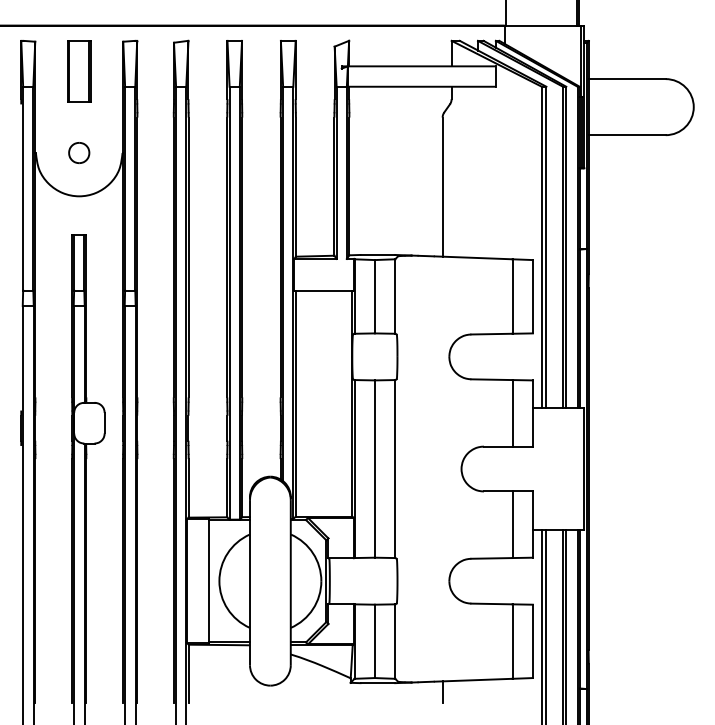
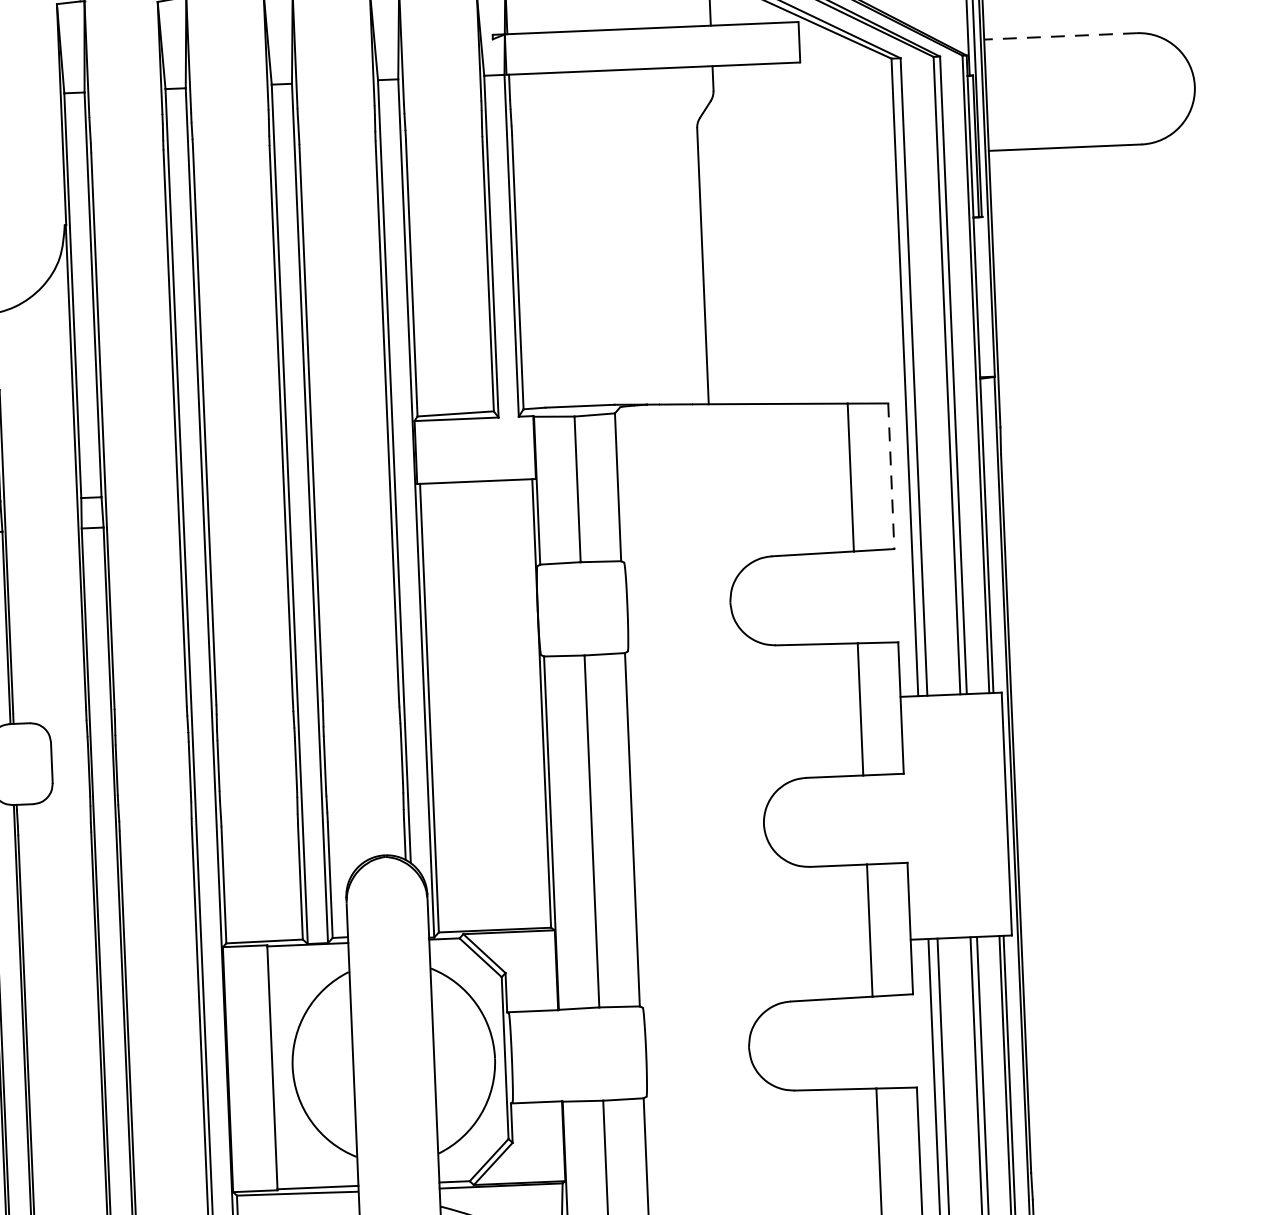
line: (626, 79) -> (1059, 37), solid -> dashed
line: (532, 296) -> (890, 475), solid -> dashed

